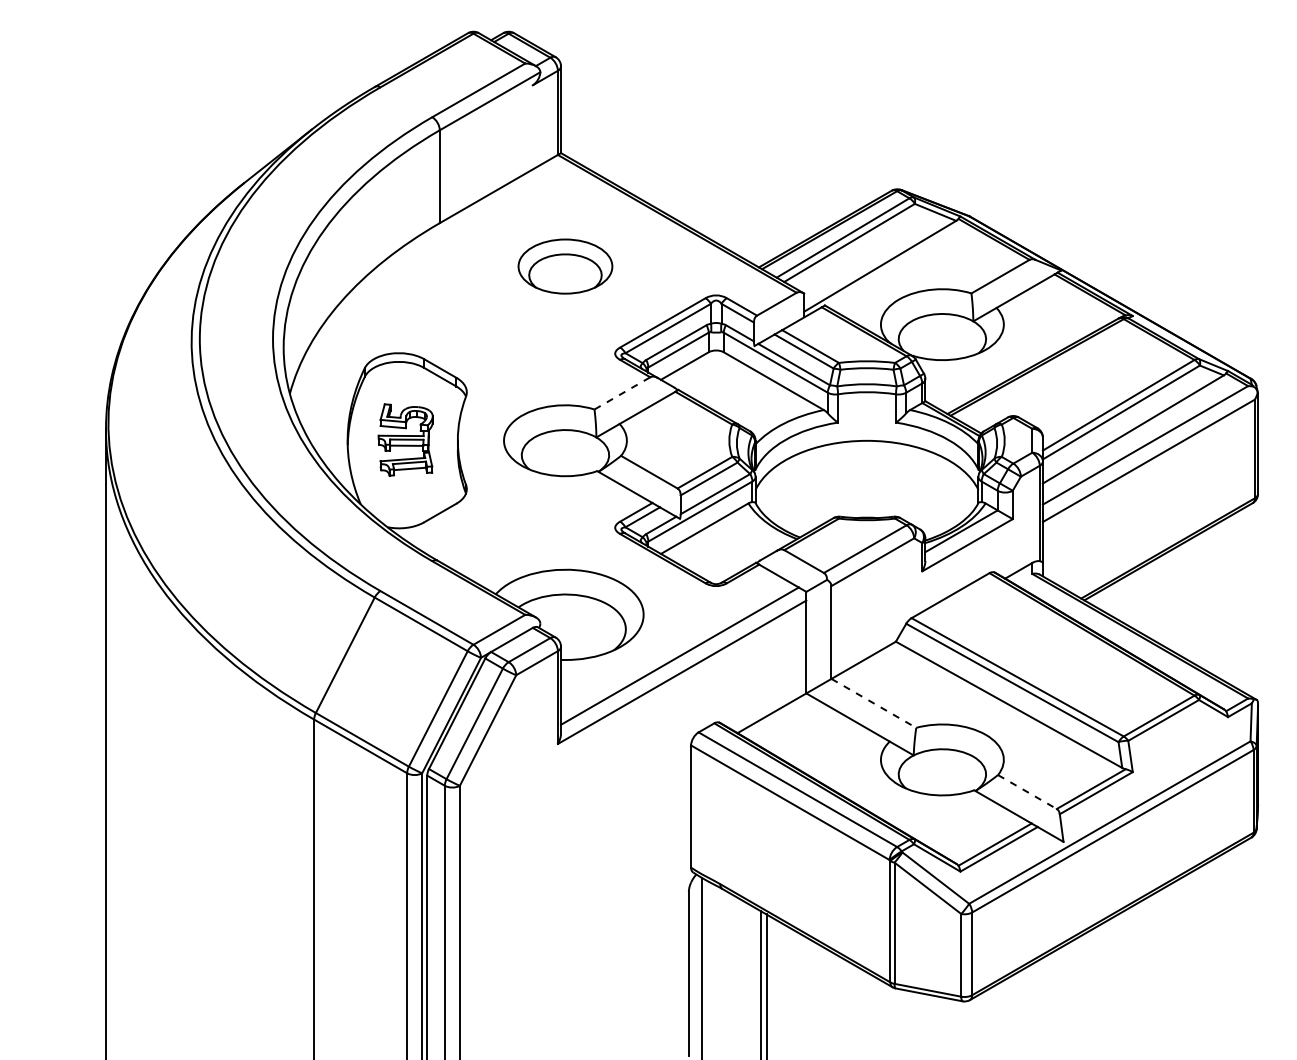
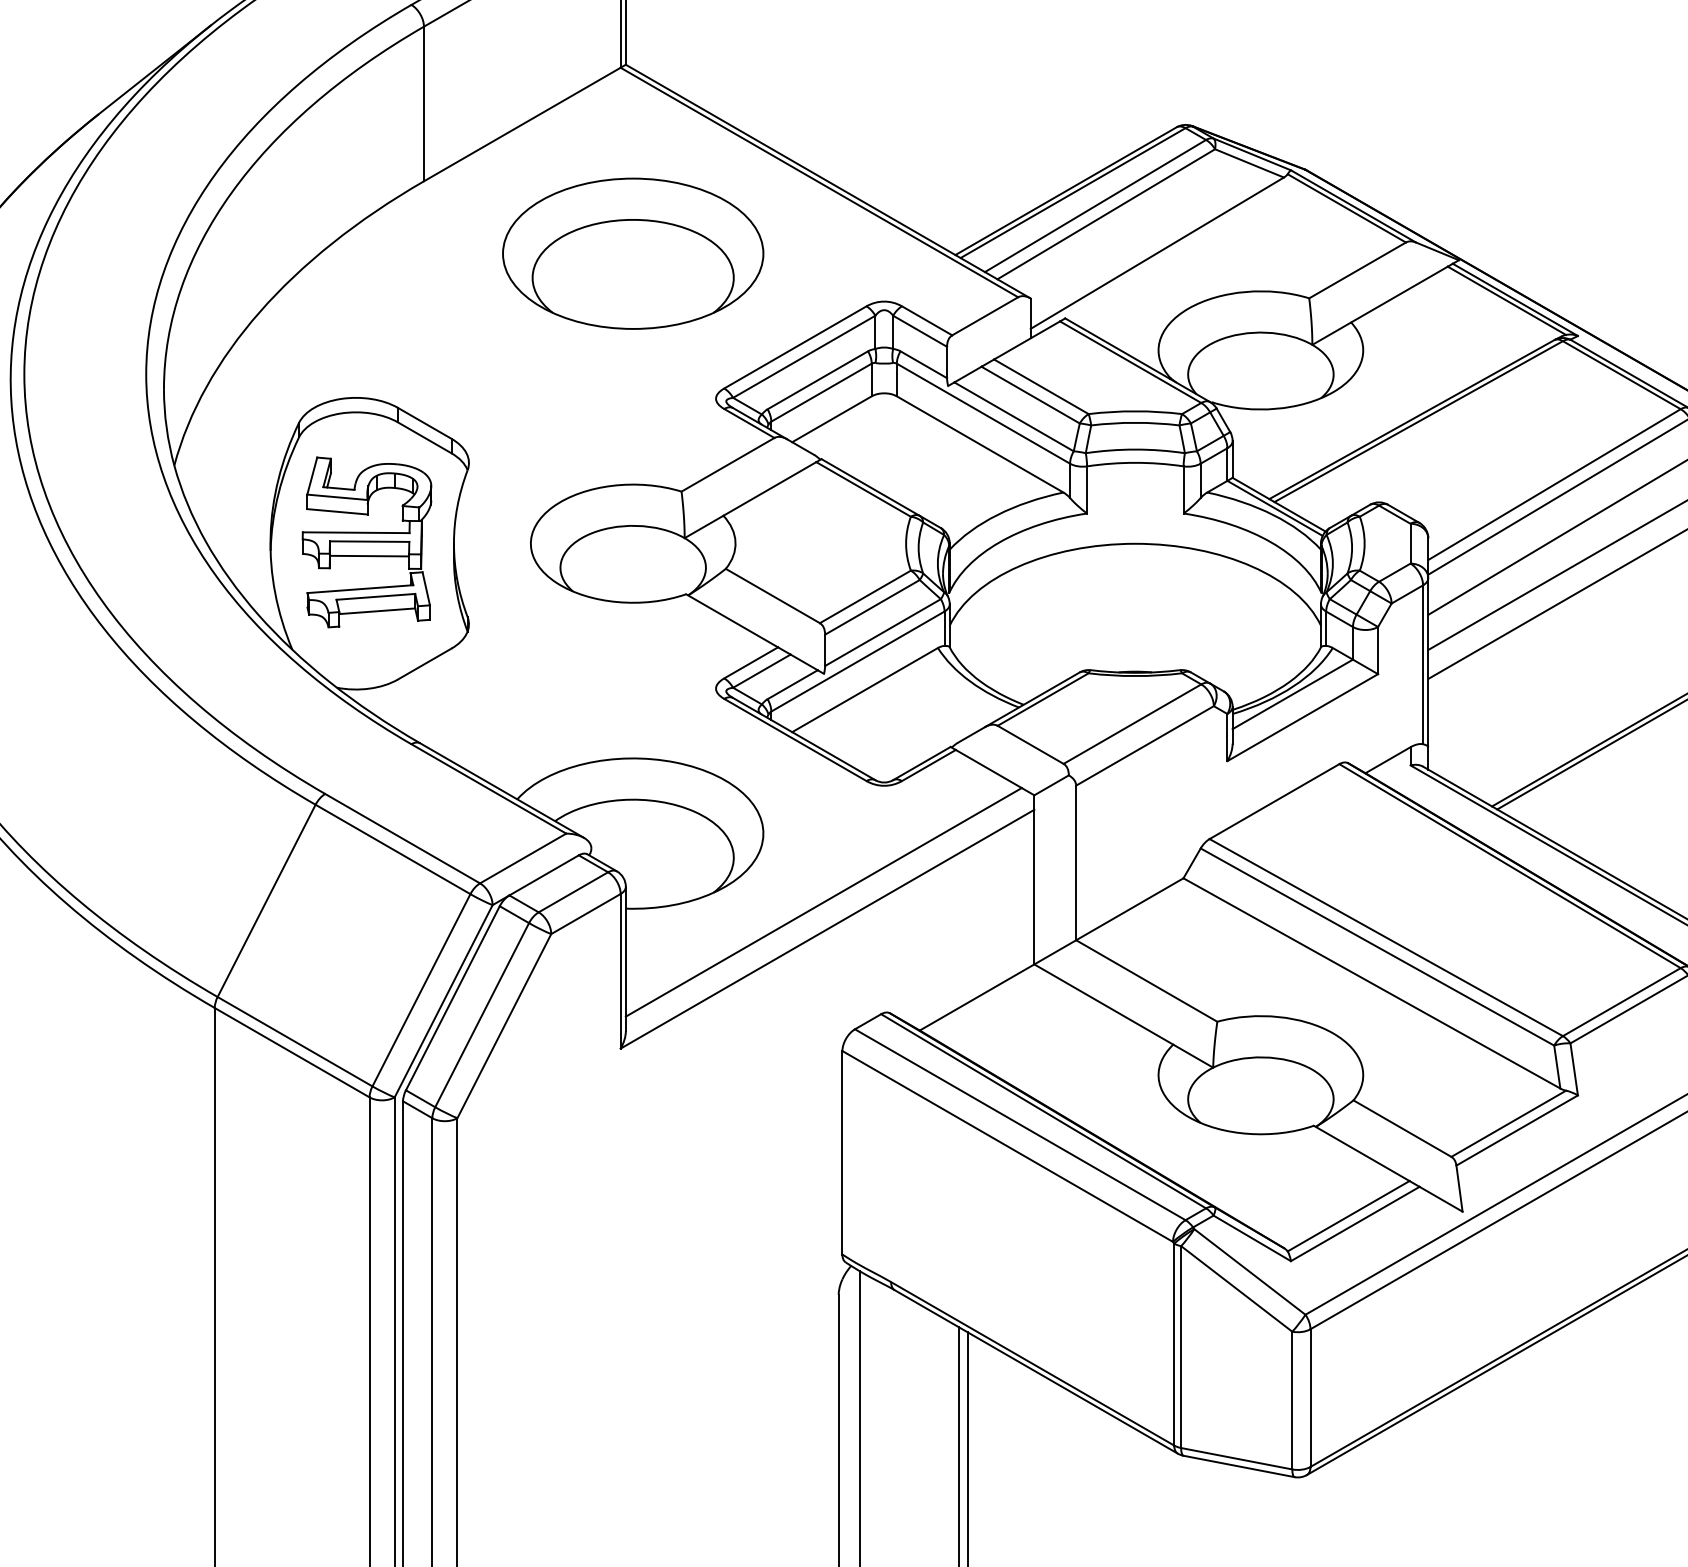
part: (565, 266) -> (633, 253), size x1.67
line: (622, 393) -> (728, 464), dashed -> solid
part: (405, 439) -> (366, 541), size x1.43
line: (873, 703) -> (1146, 981), dashed -> solid
line: (1027, 792) -> (1402, 1129), dashed -> solid

